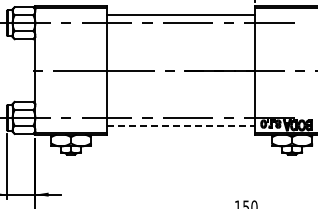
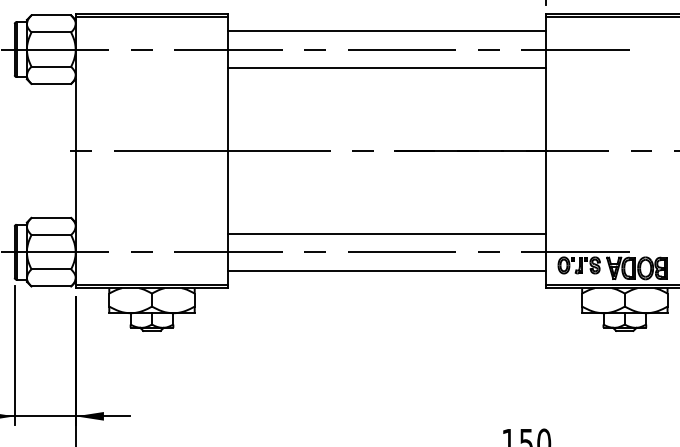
line: (180, 31) -> (385, 67), added
line: (180, 109) -> (385, 234), added
line: (181, 126) -> (388, 270), dashed -> solid

